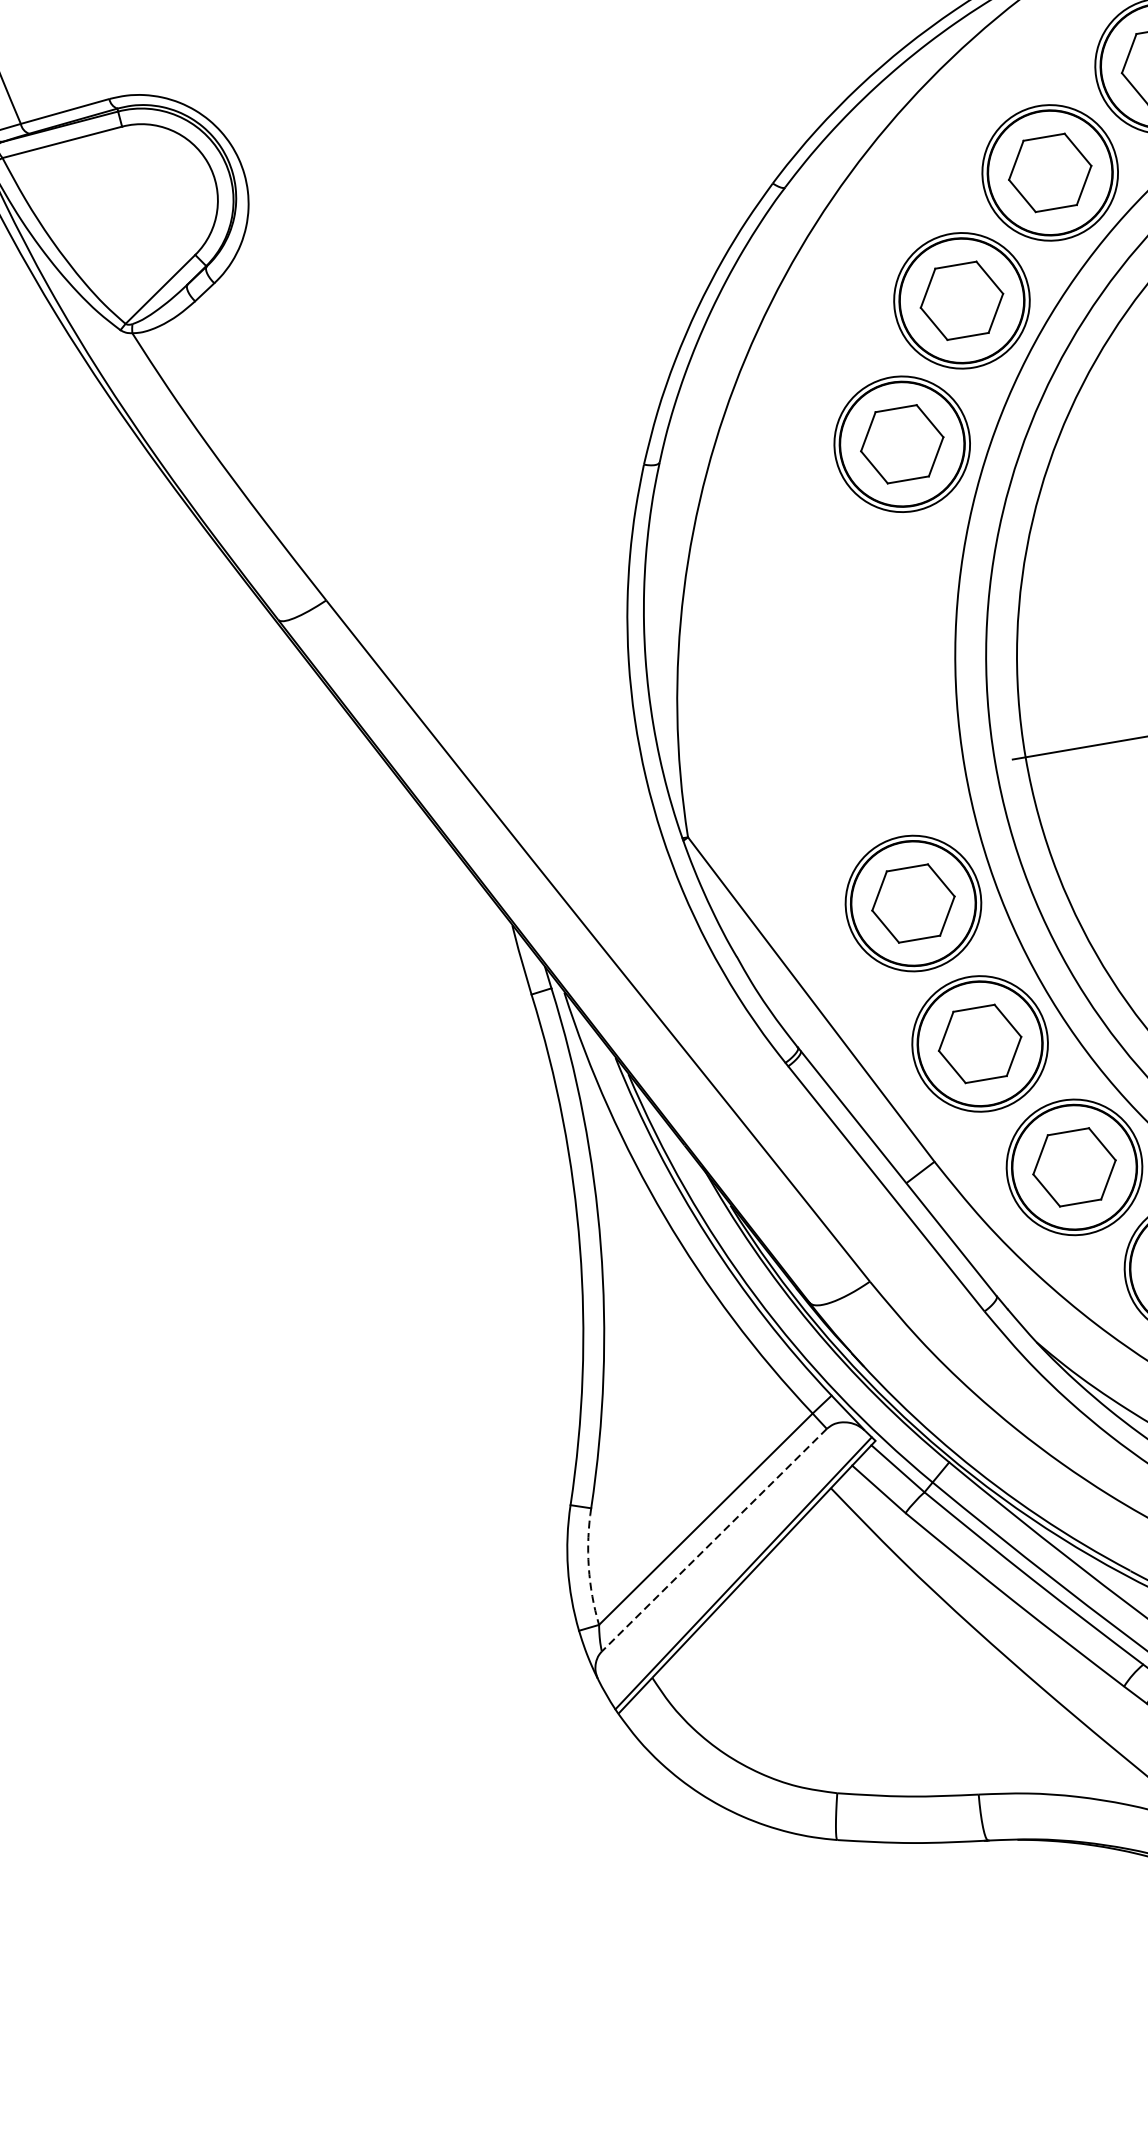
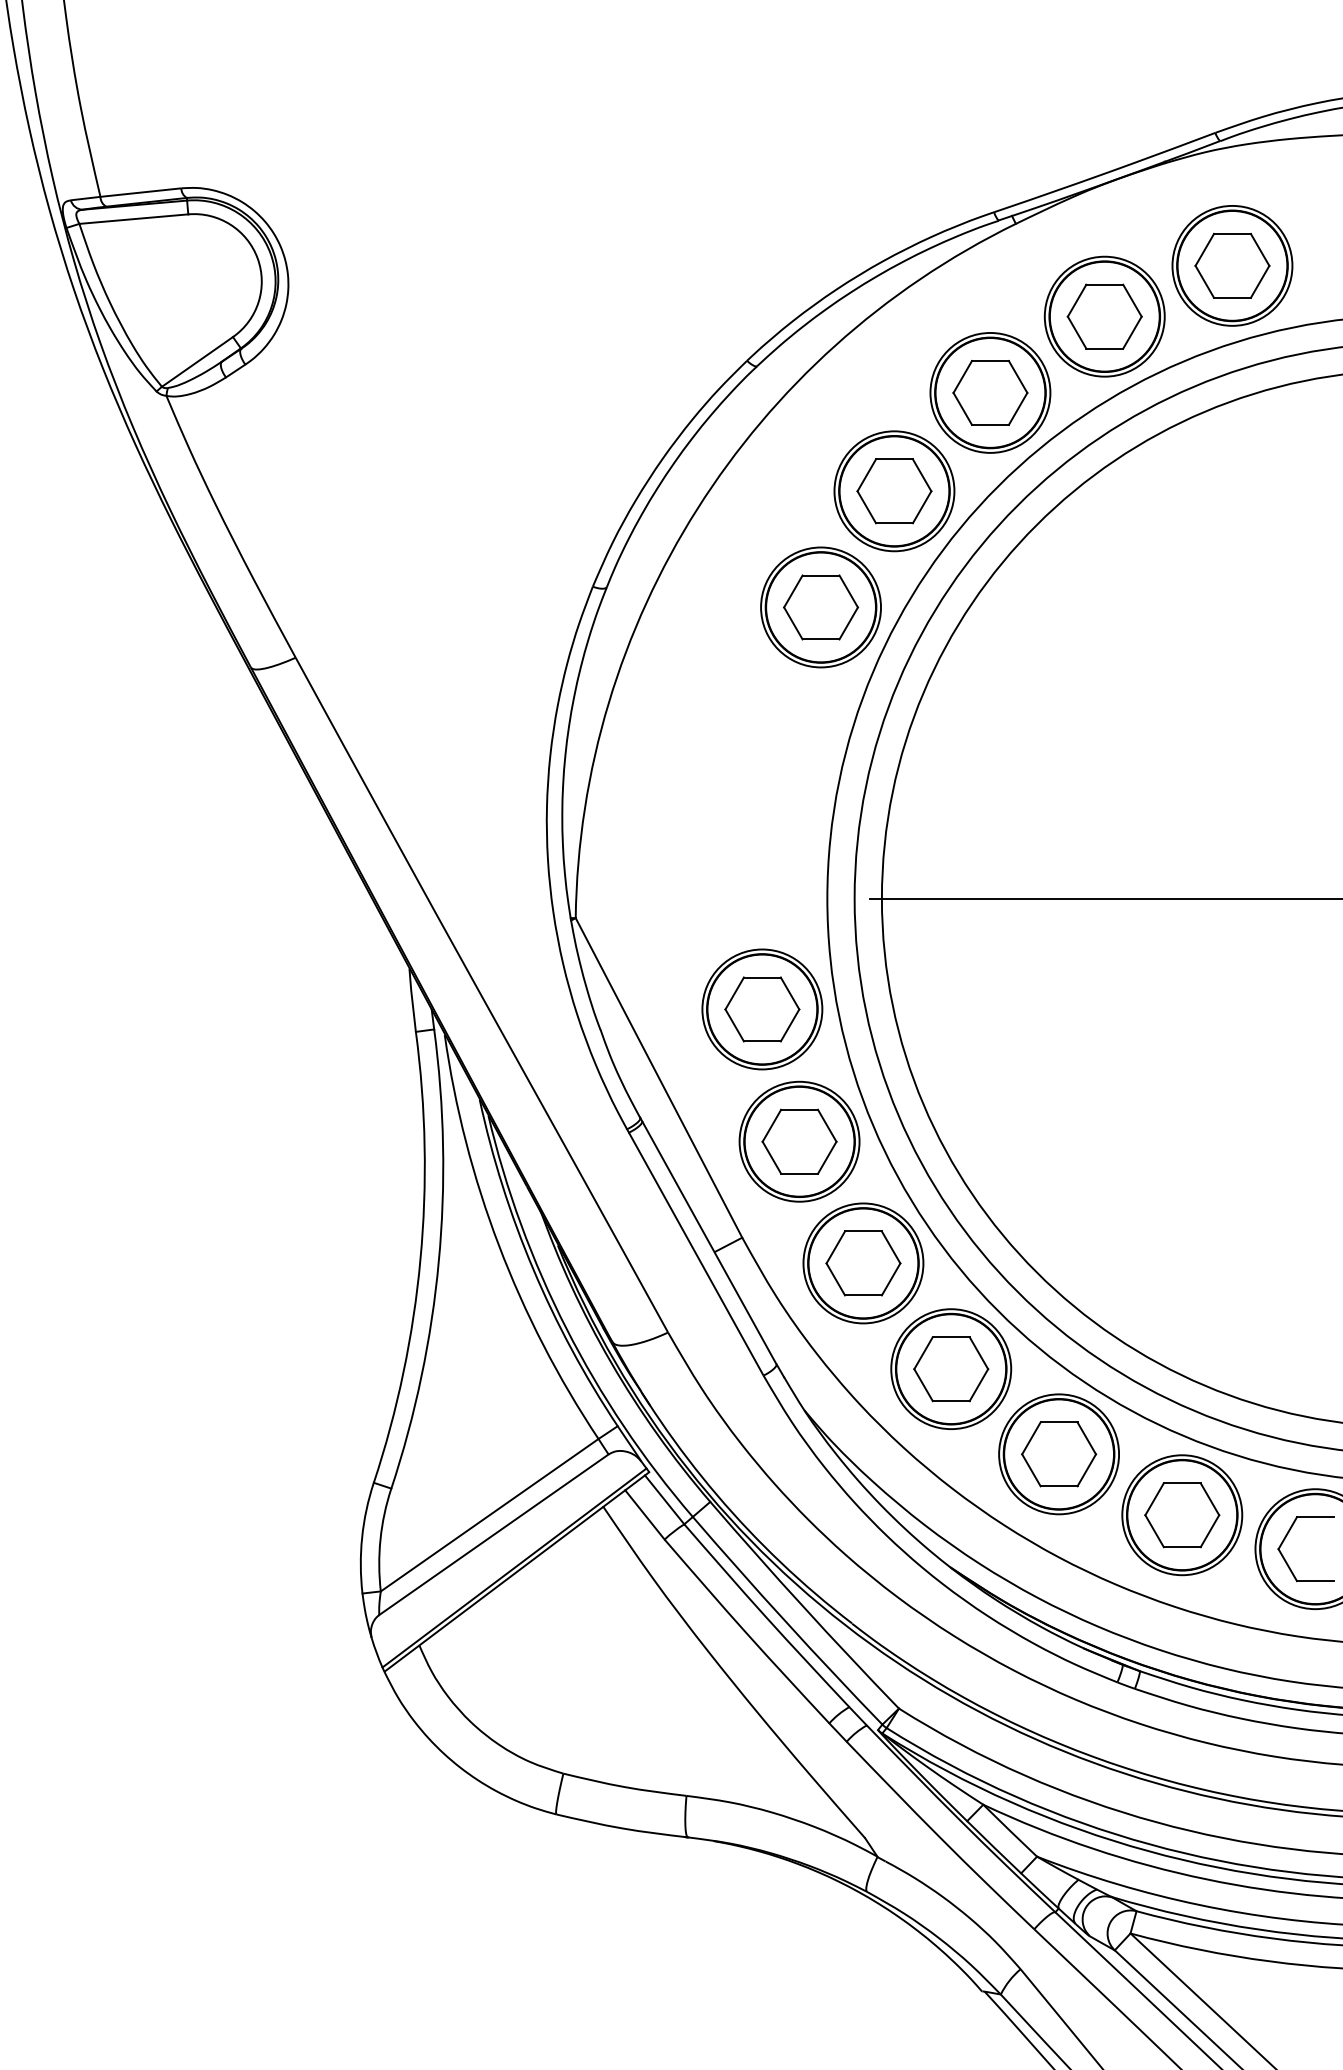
line: (713, 1540) -> (493, 1534), dashed -> solid
arc: (588, 1567) -> (380, 1539), dashed -> solid

